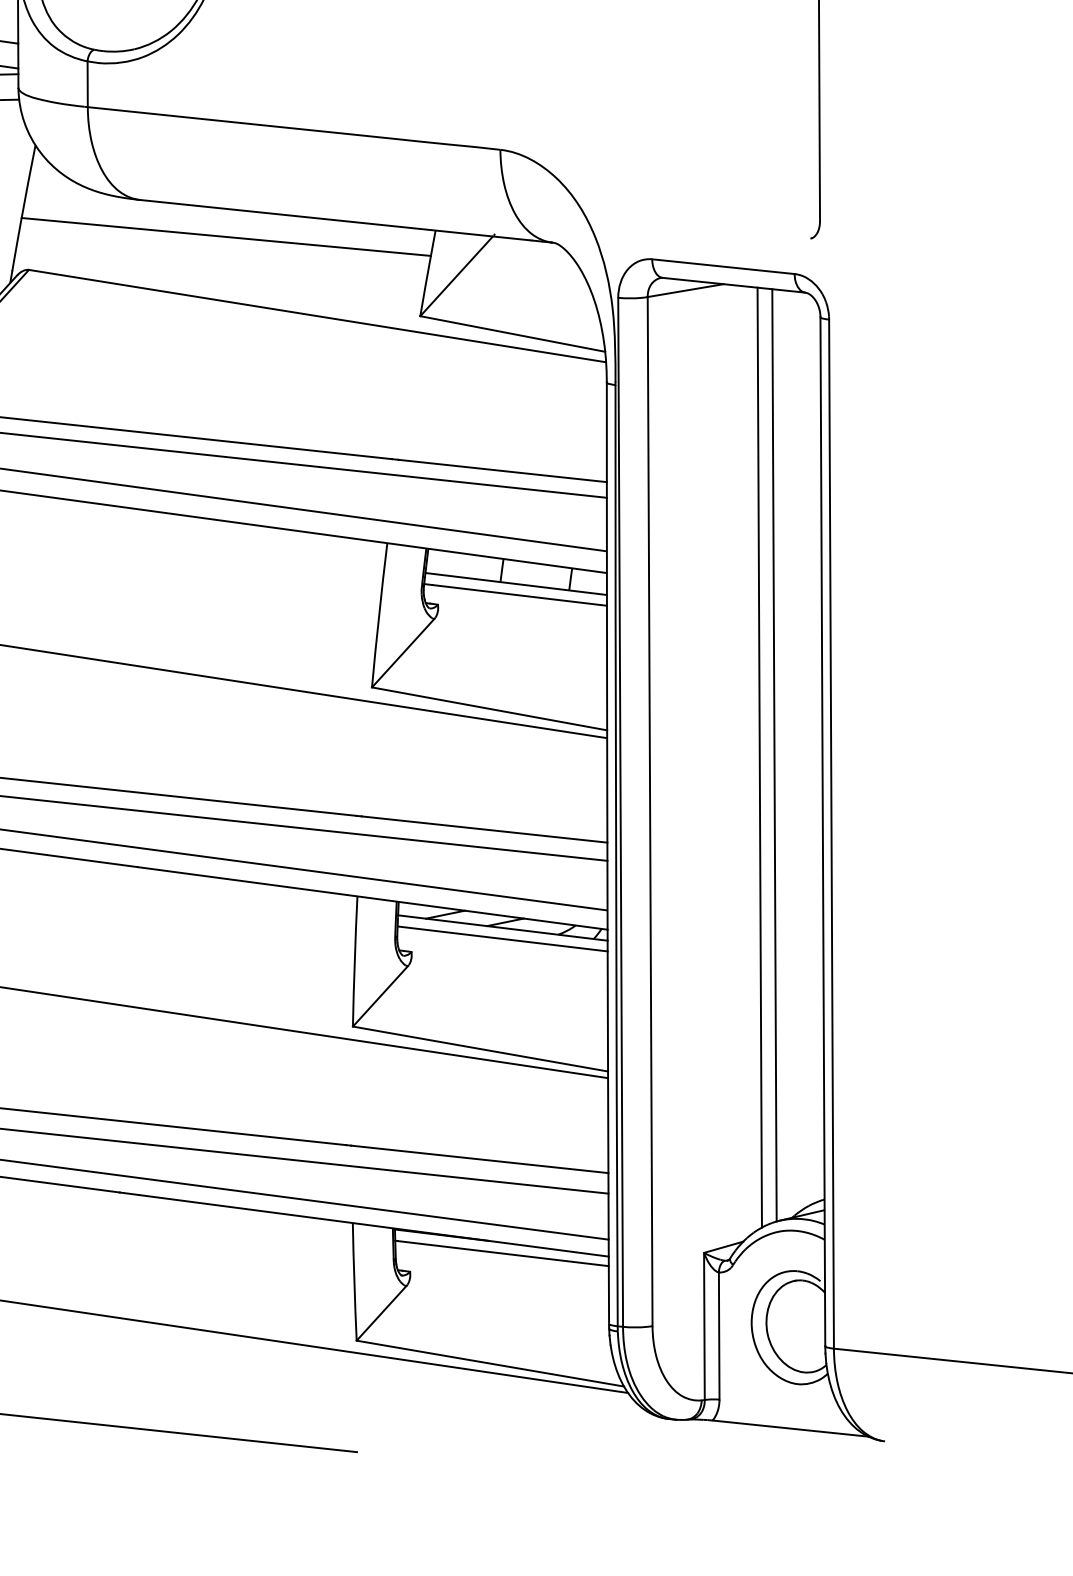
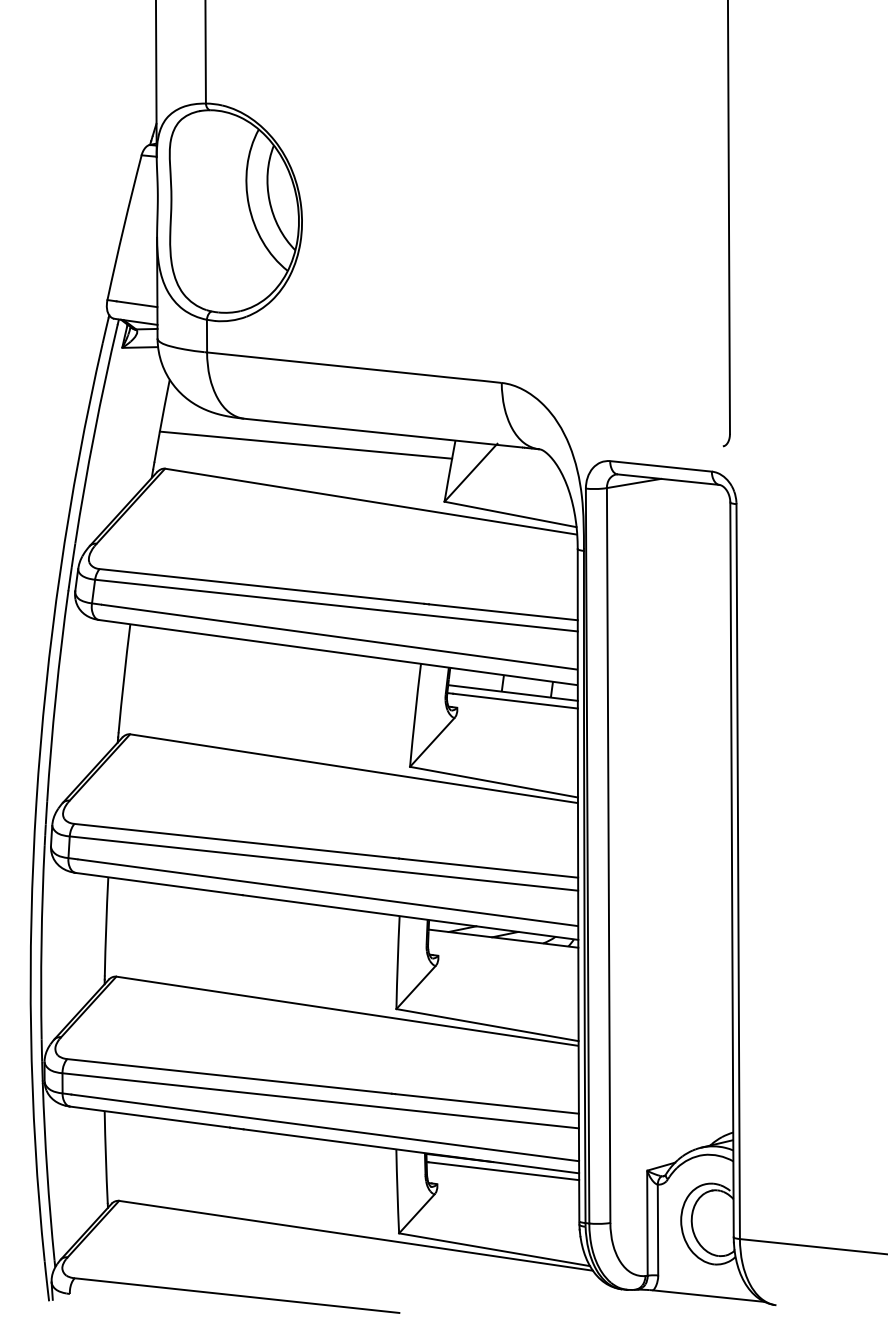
line: (774, 755) -> (697, 815), removed
line: (759, 756) -> (686, 816), removed
line: (502, 938) -> (503, 946), removed

